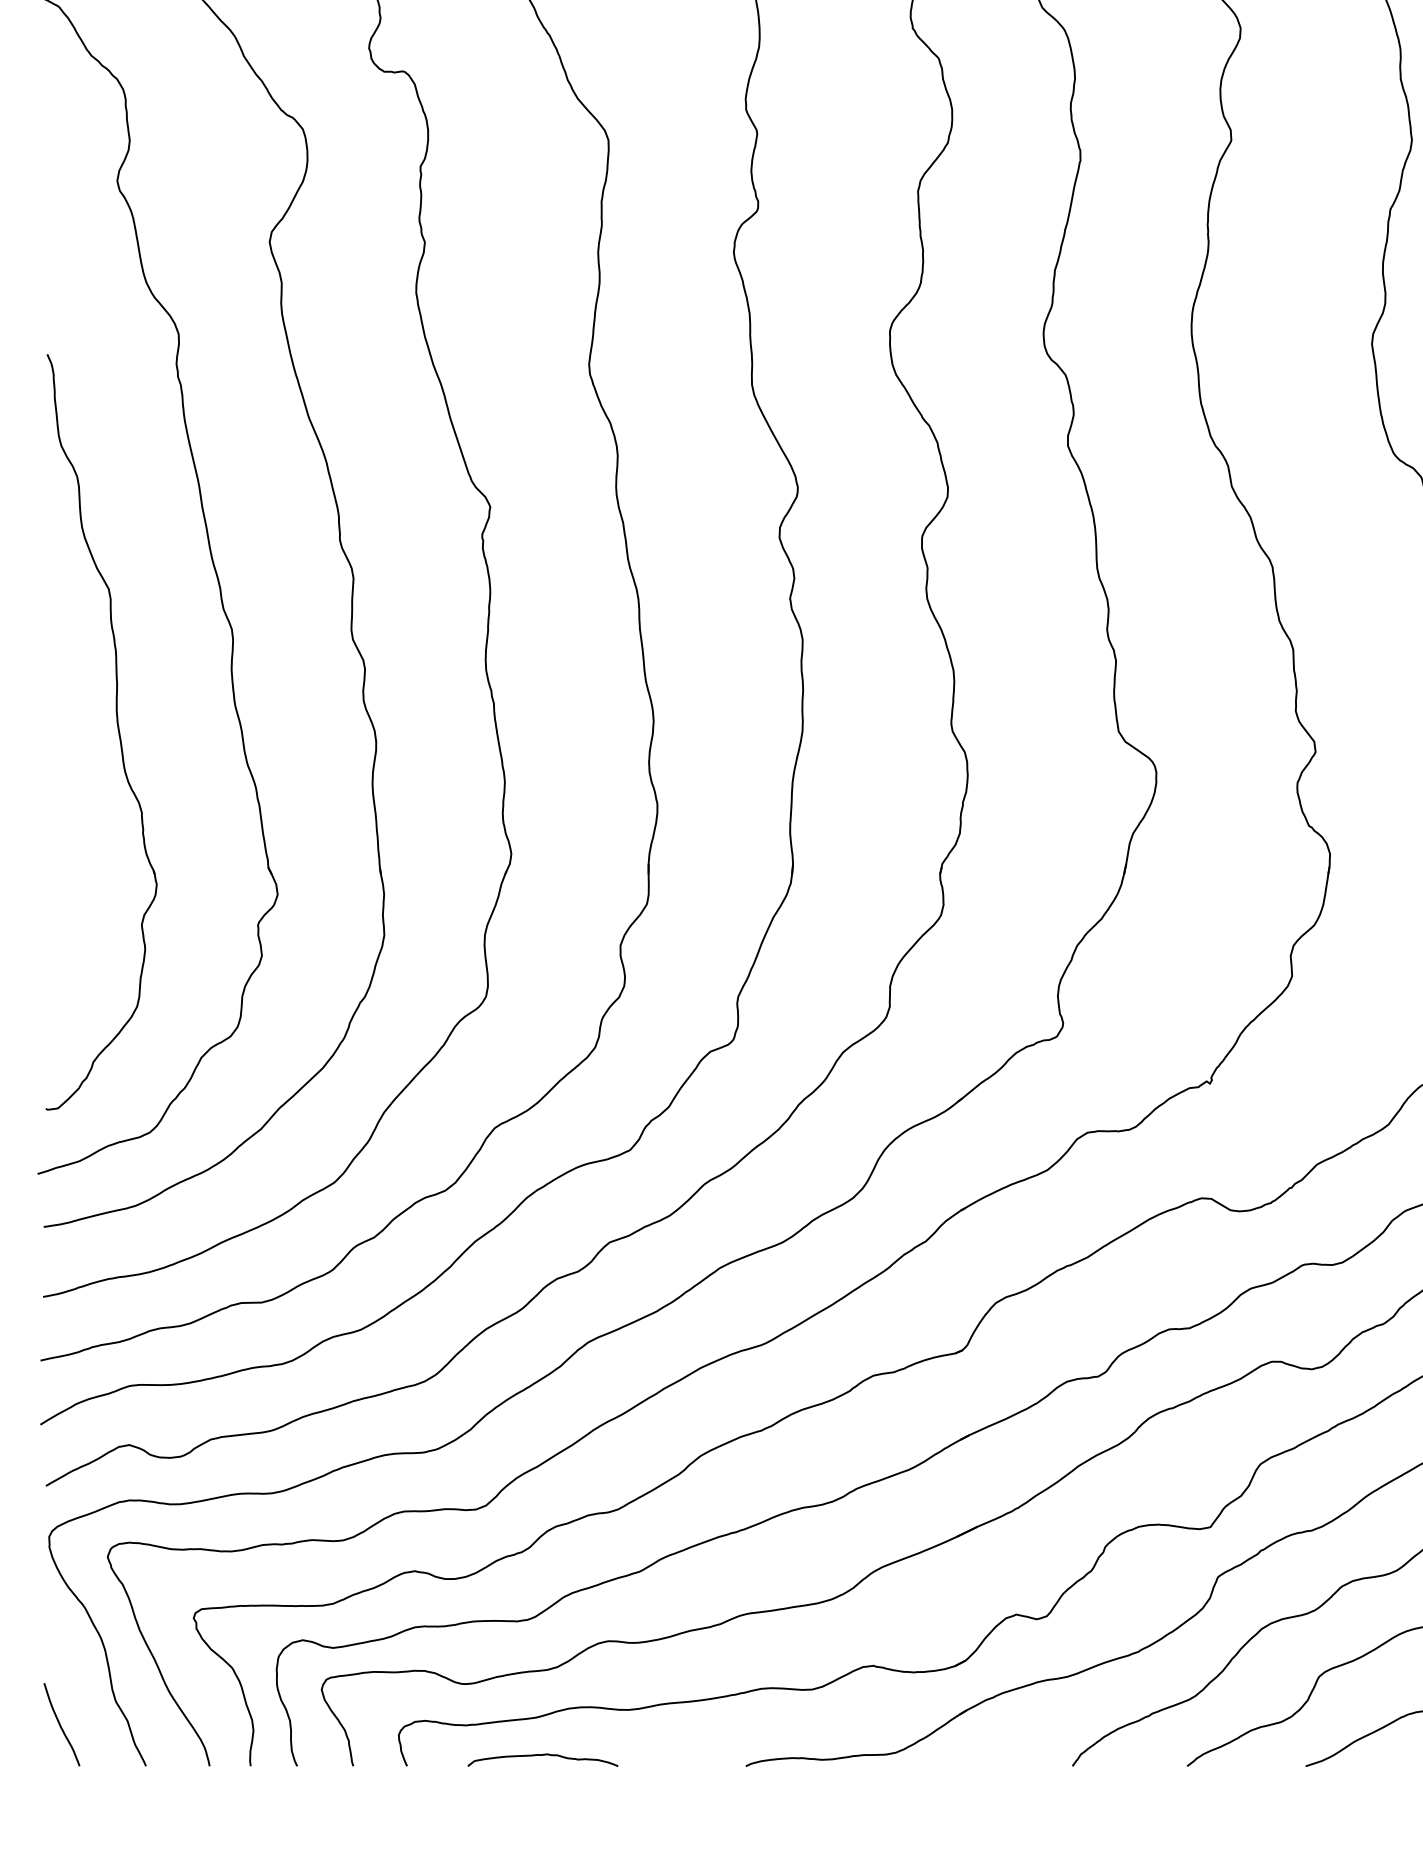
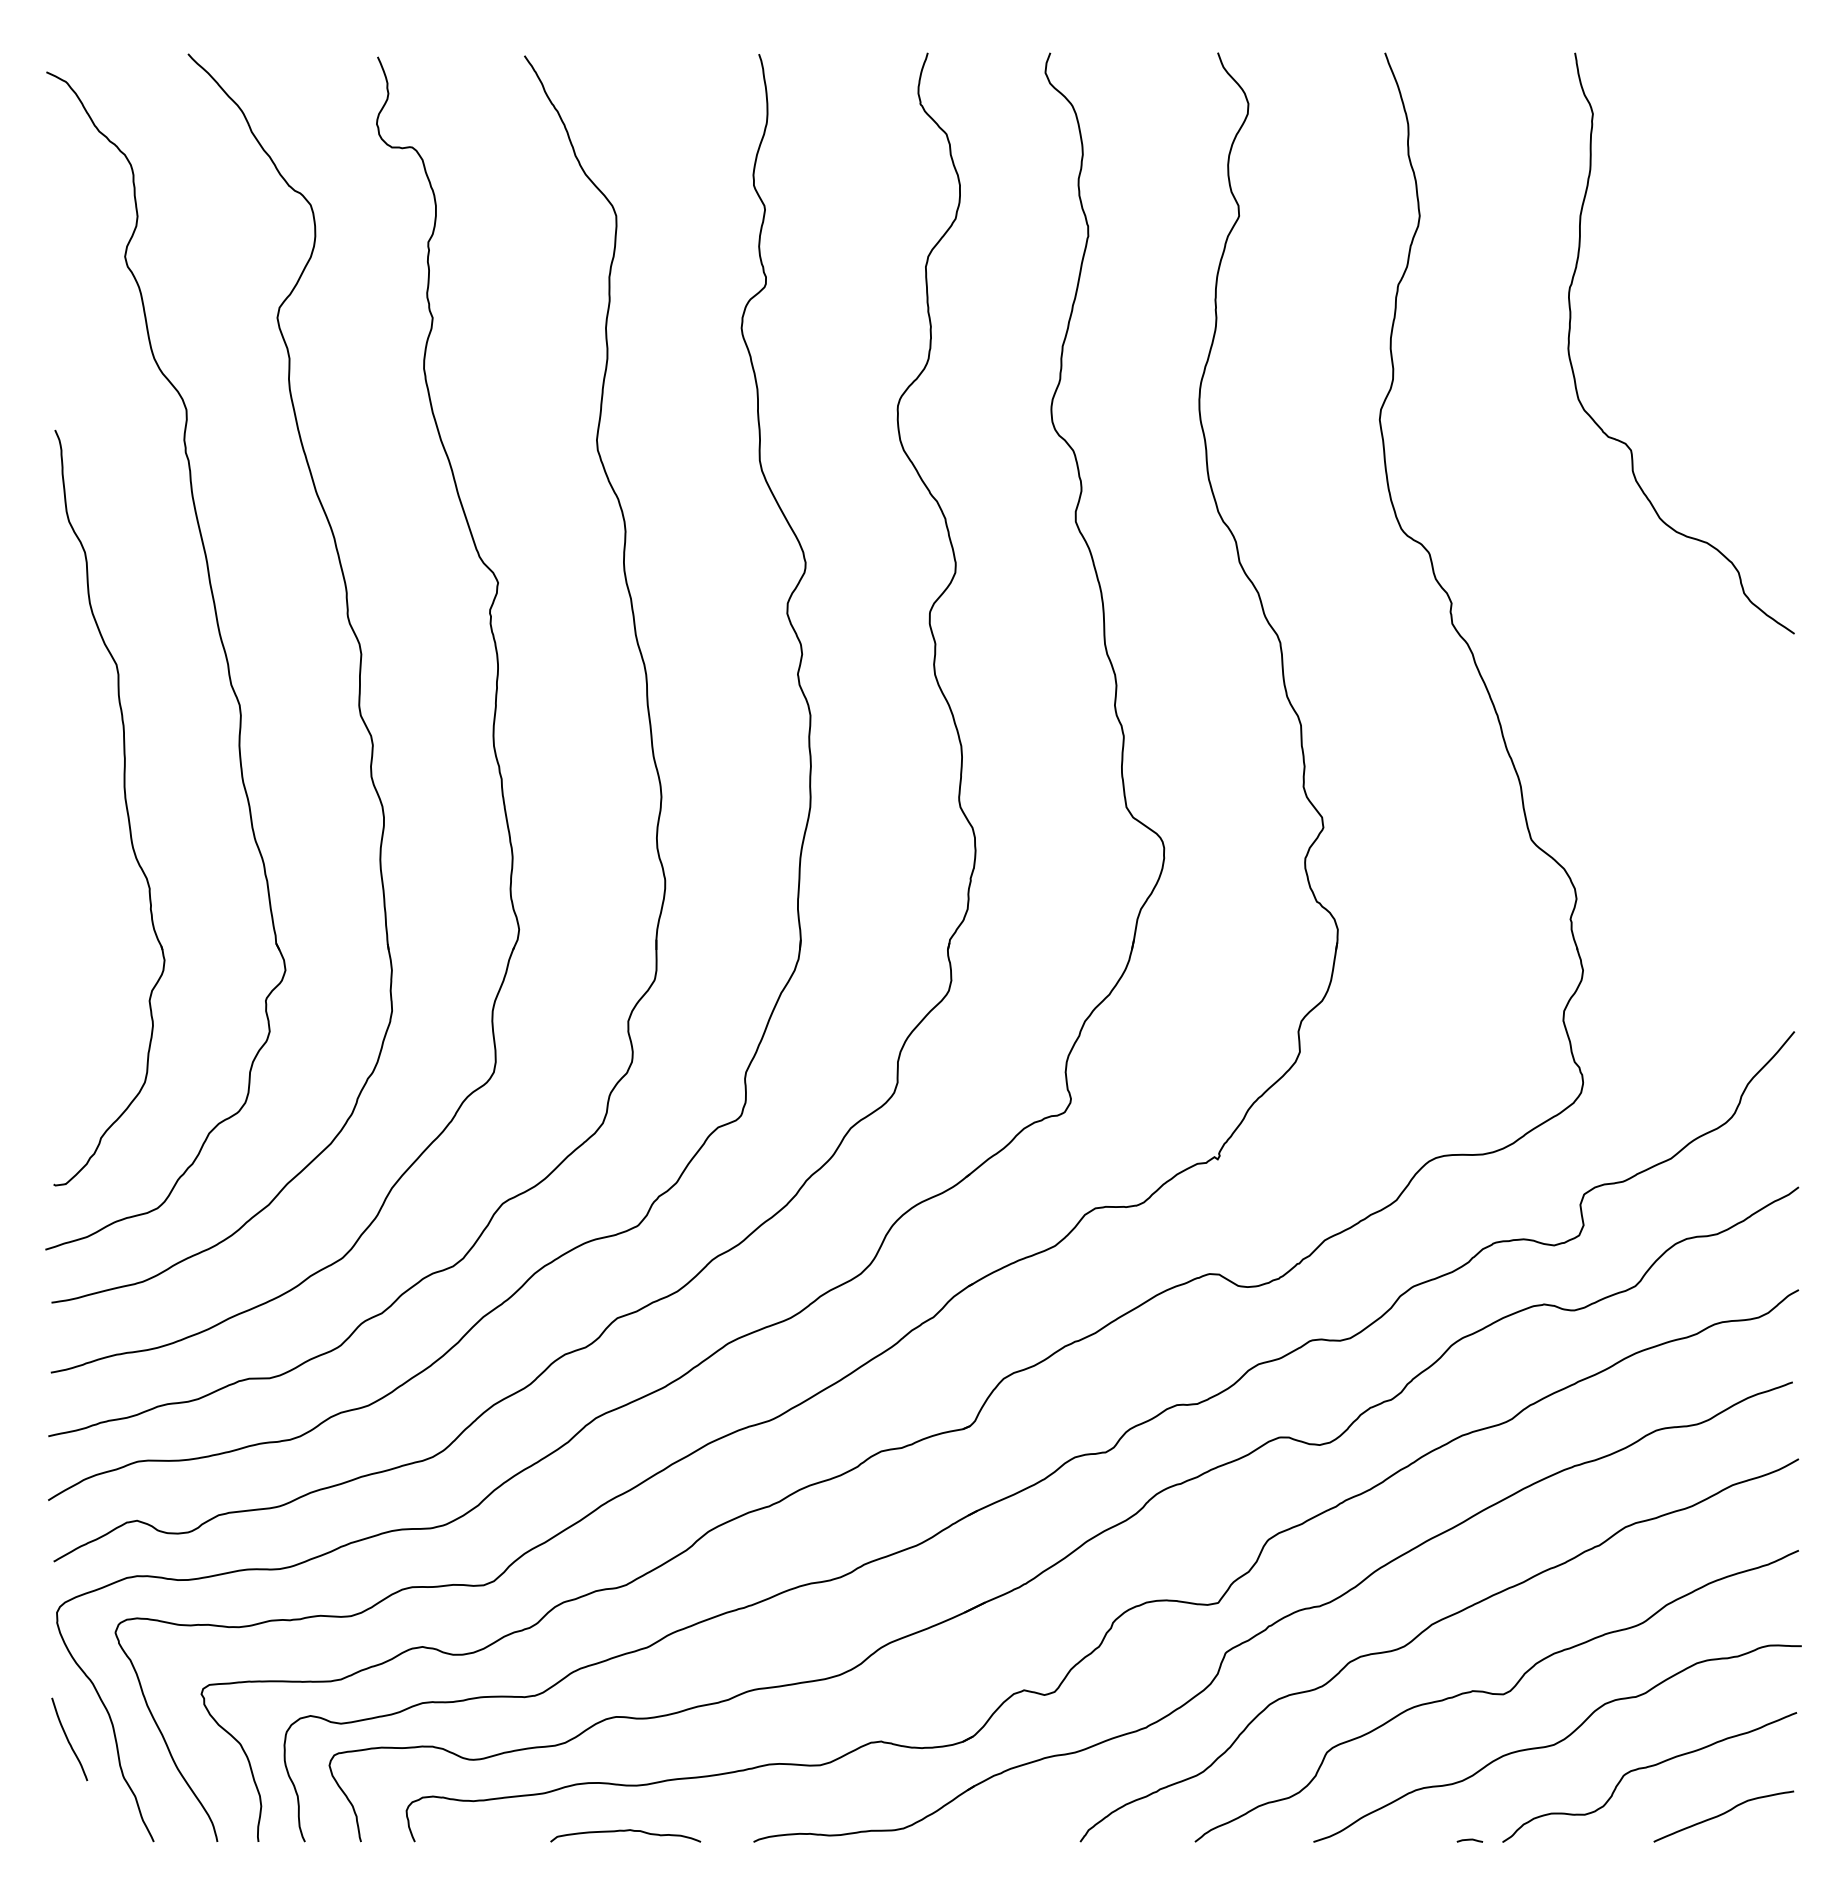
curve: (60, 1724) -> (68, 1739), moved
curve: (542, 1755) -> (625, 1831), moved

